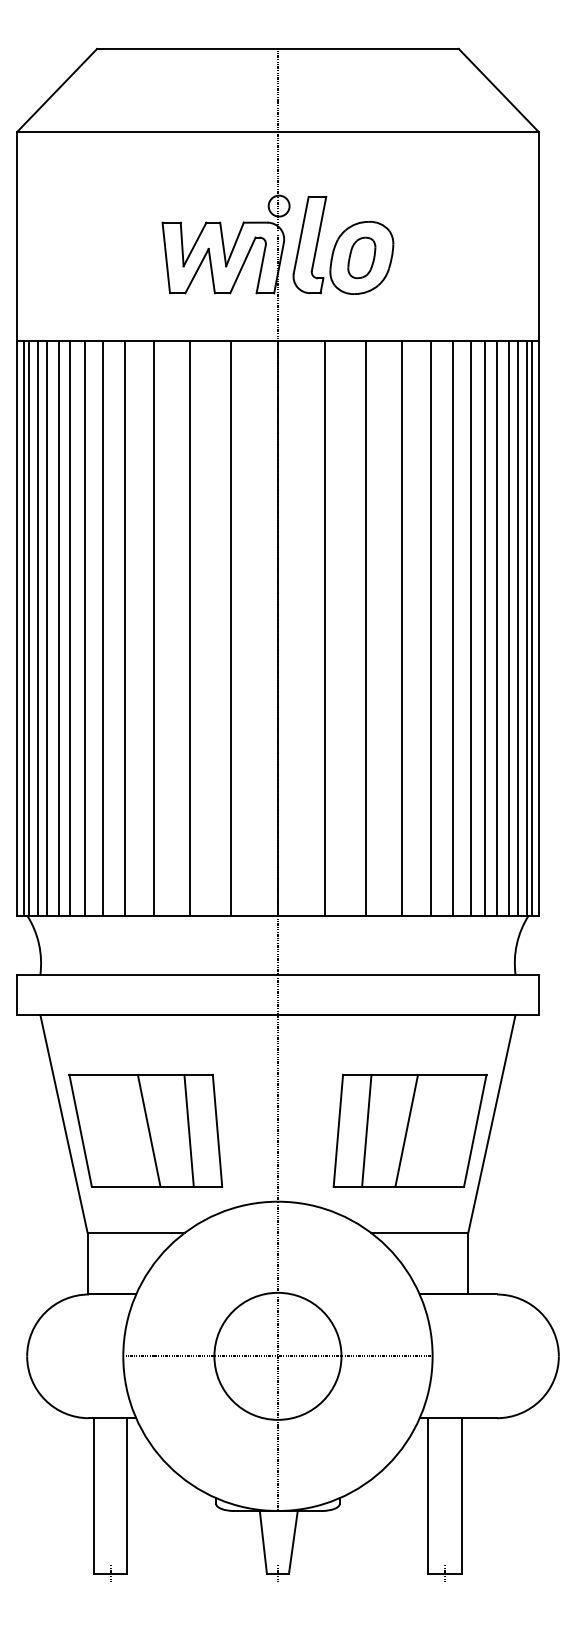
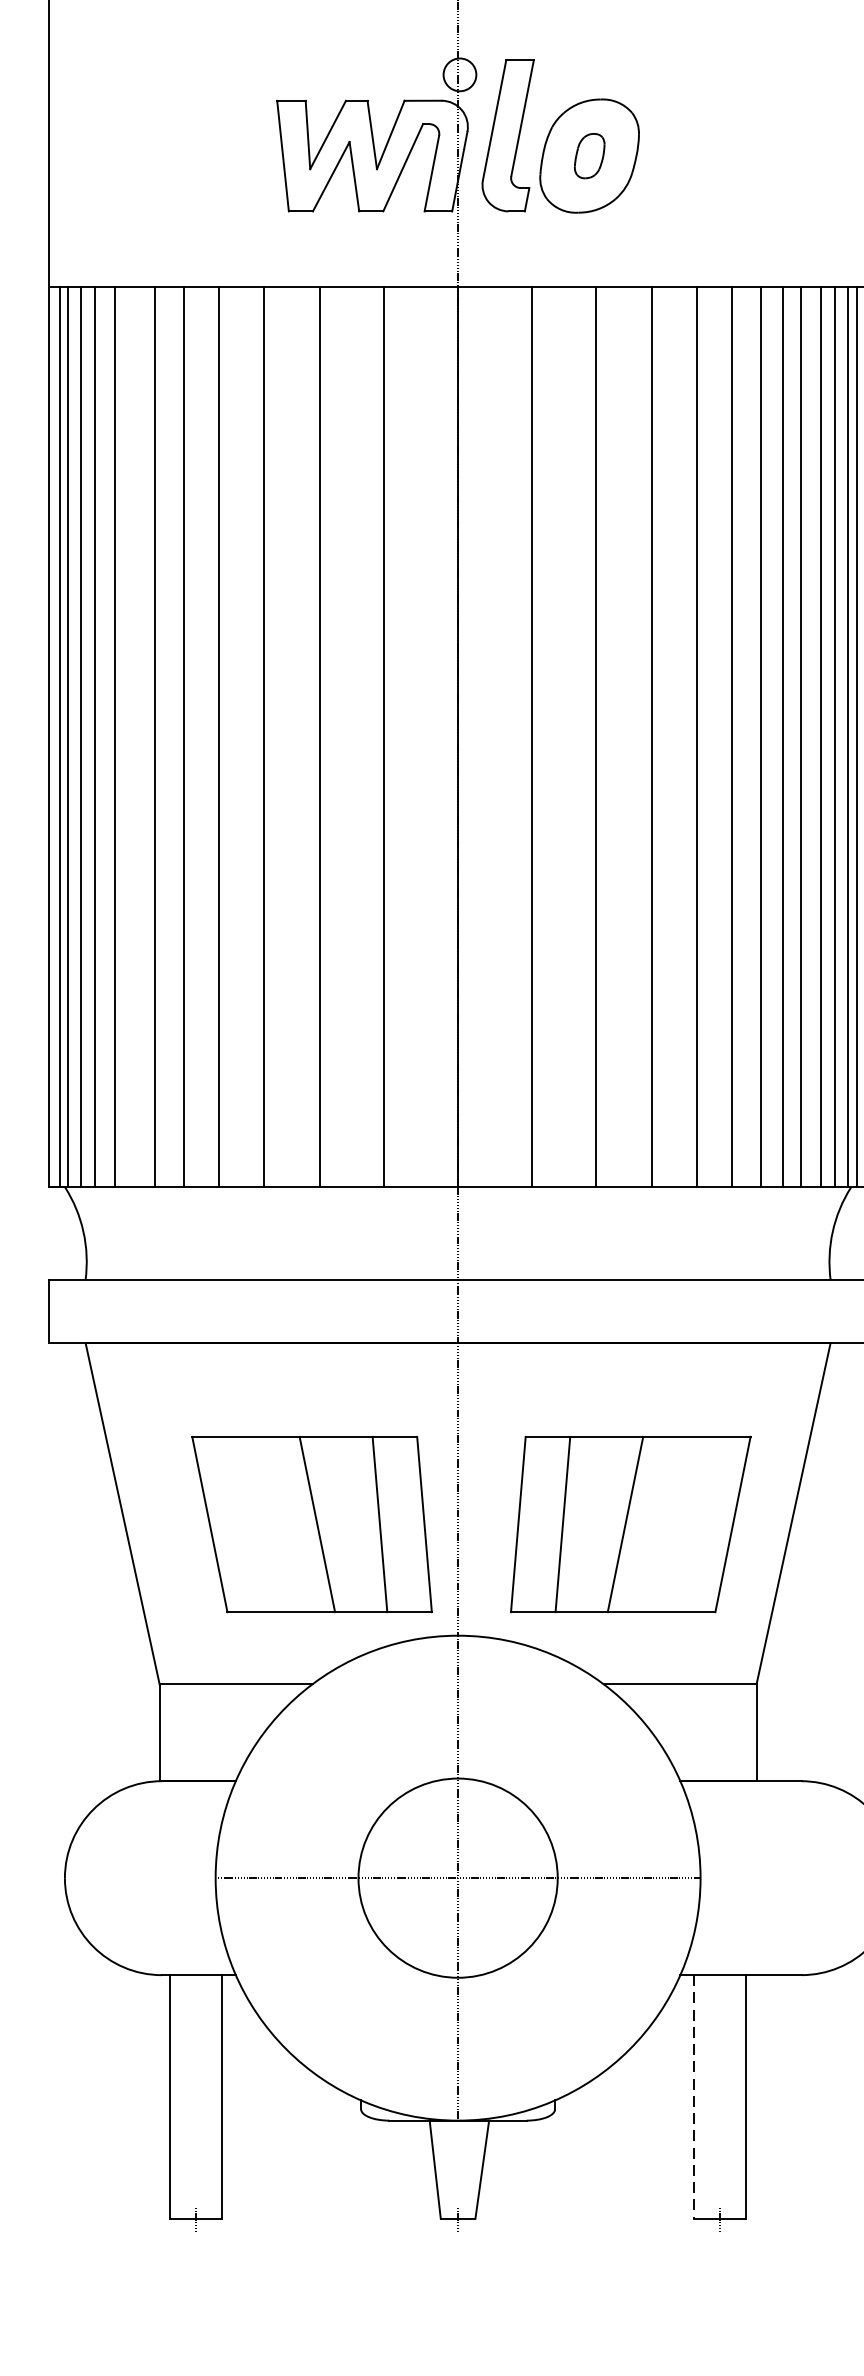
part: (361, 257) -> (589, 155), size x0.7
line: (70, 628) -> (132, 737), removed
part: (145, 1130) -> (311, 1524), moved
part: (409, 1130) -> (629, 1524), moved
line: (428, 1495) -> (694, 2096), solid -> dashed

